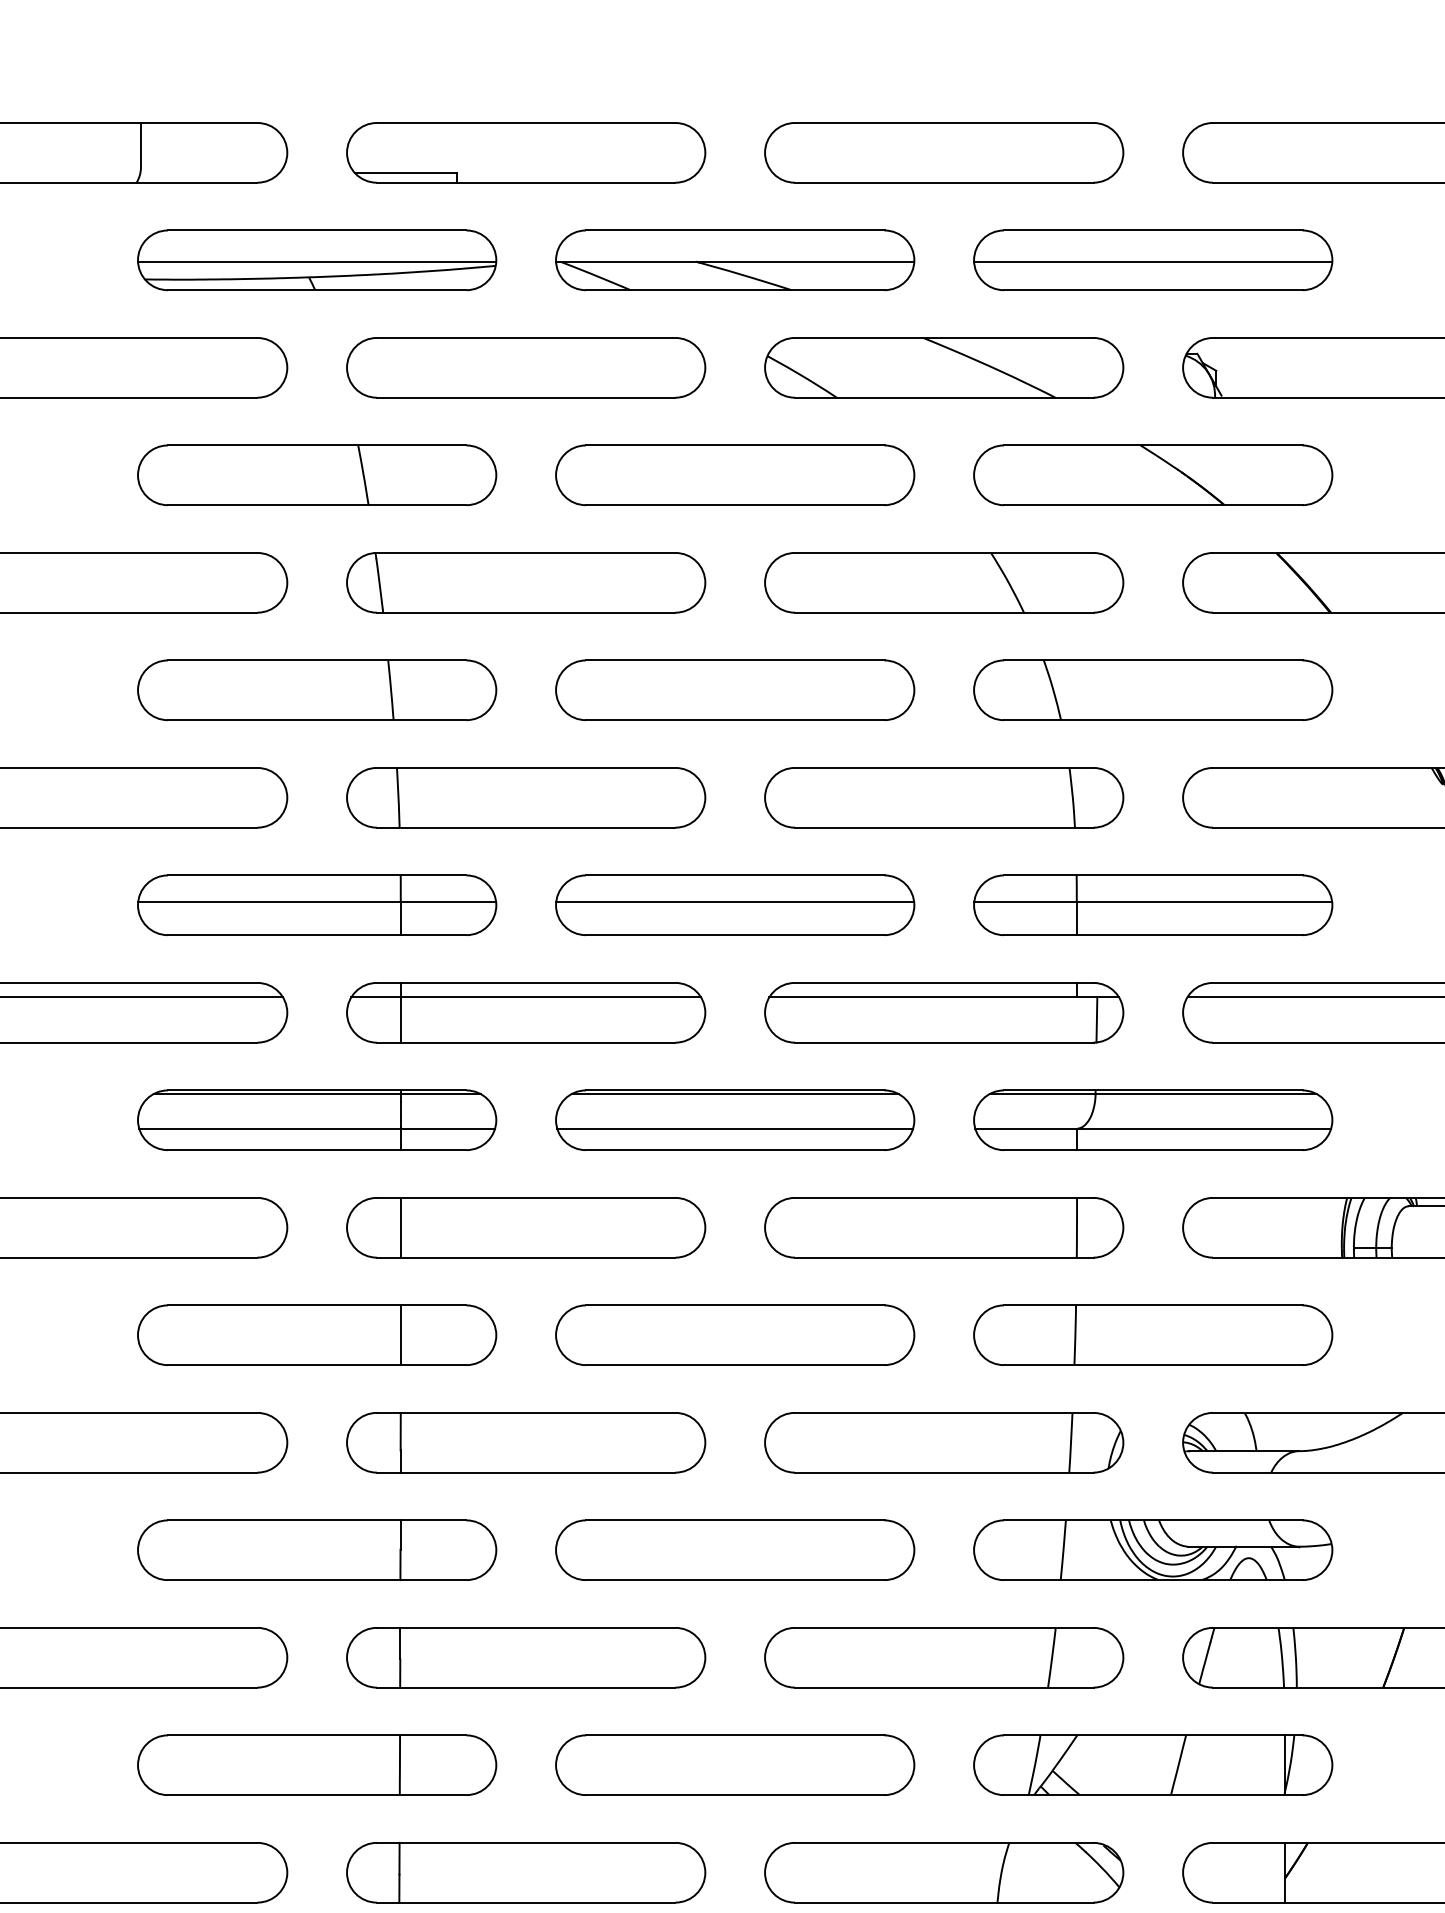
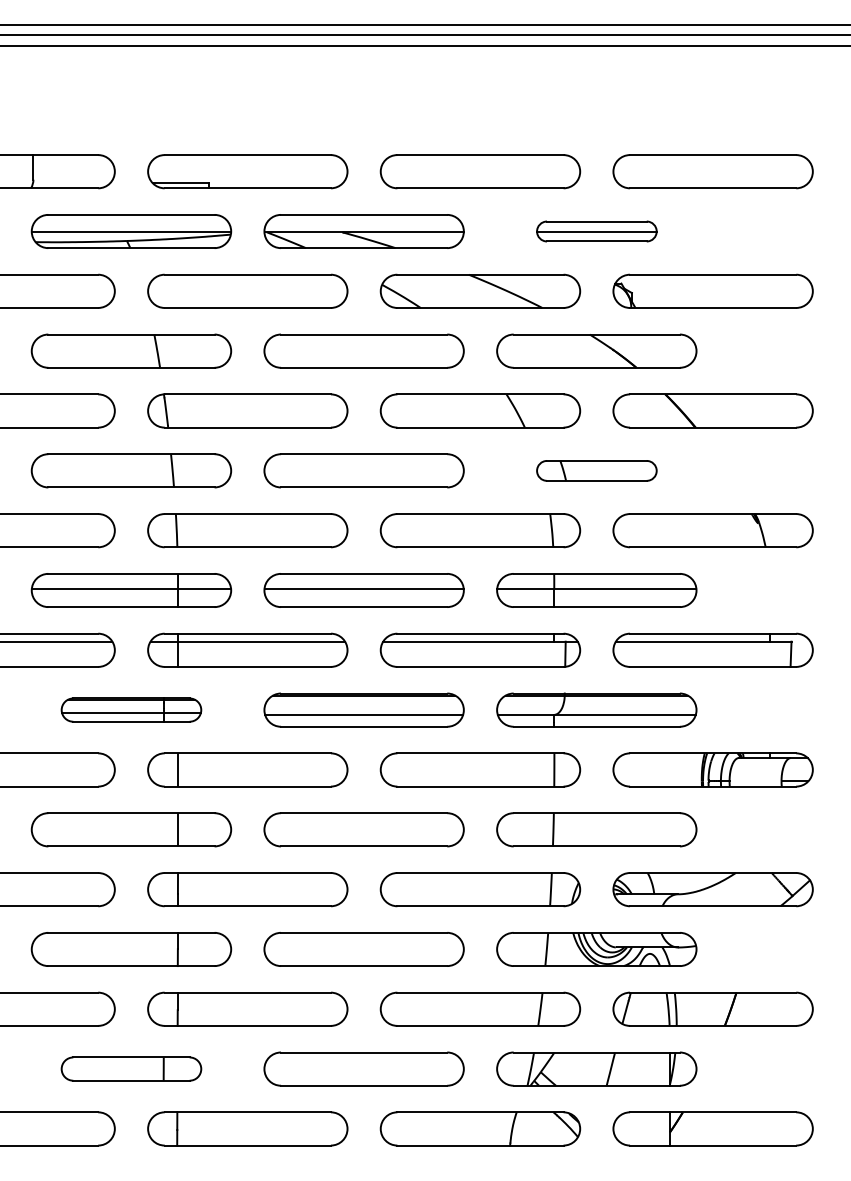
part: (1152, 260) -> (596, 231), size x0.6
part: (1152, 689) -> (596, 470), size x0.6
part: (317, 1119) -> (131, 709), size x0.7
part: (317, 1764) -> (131, 1068), size x0.7

